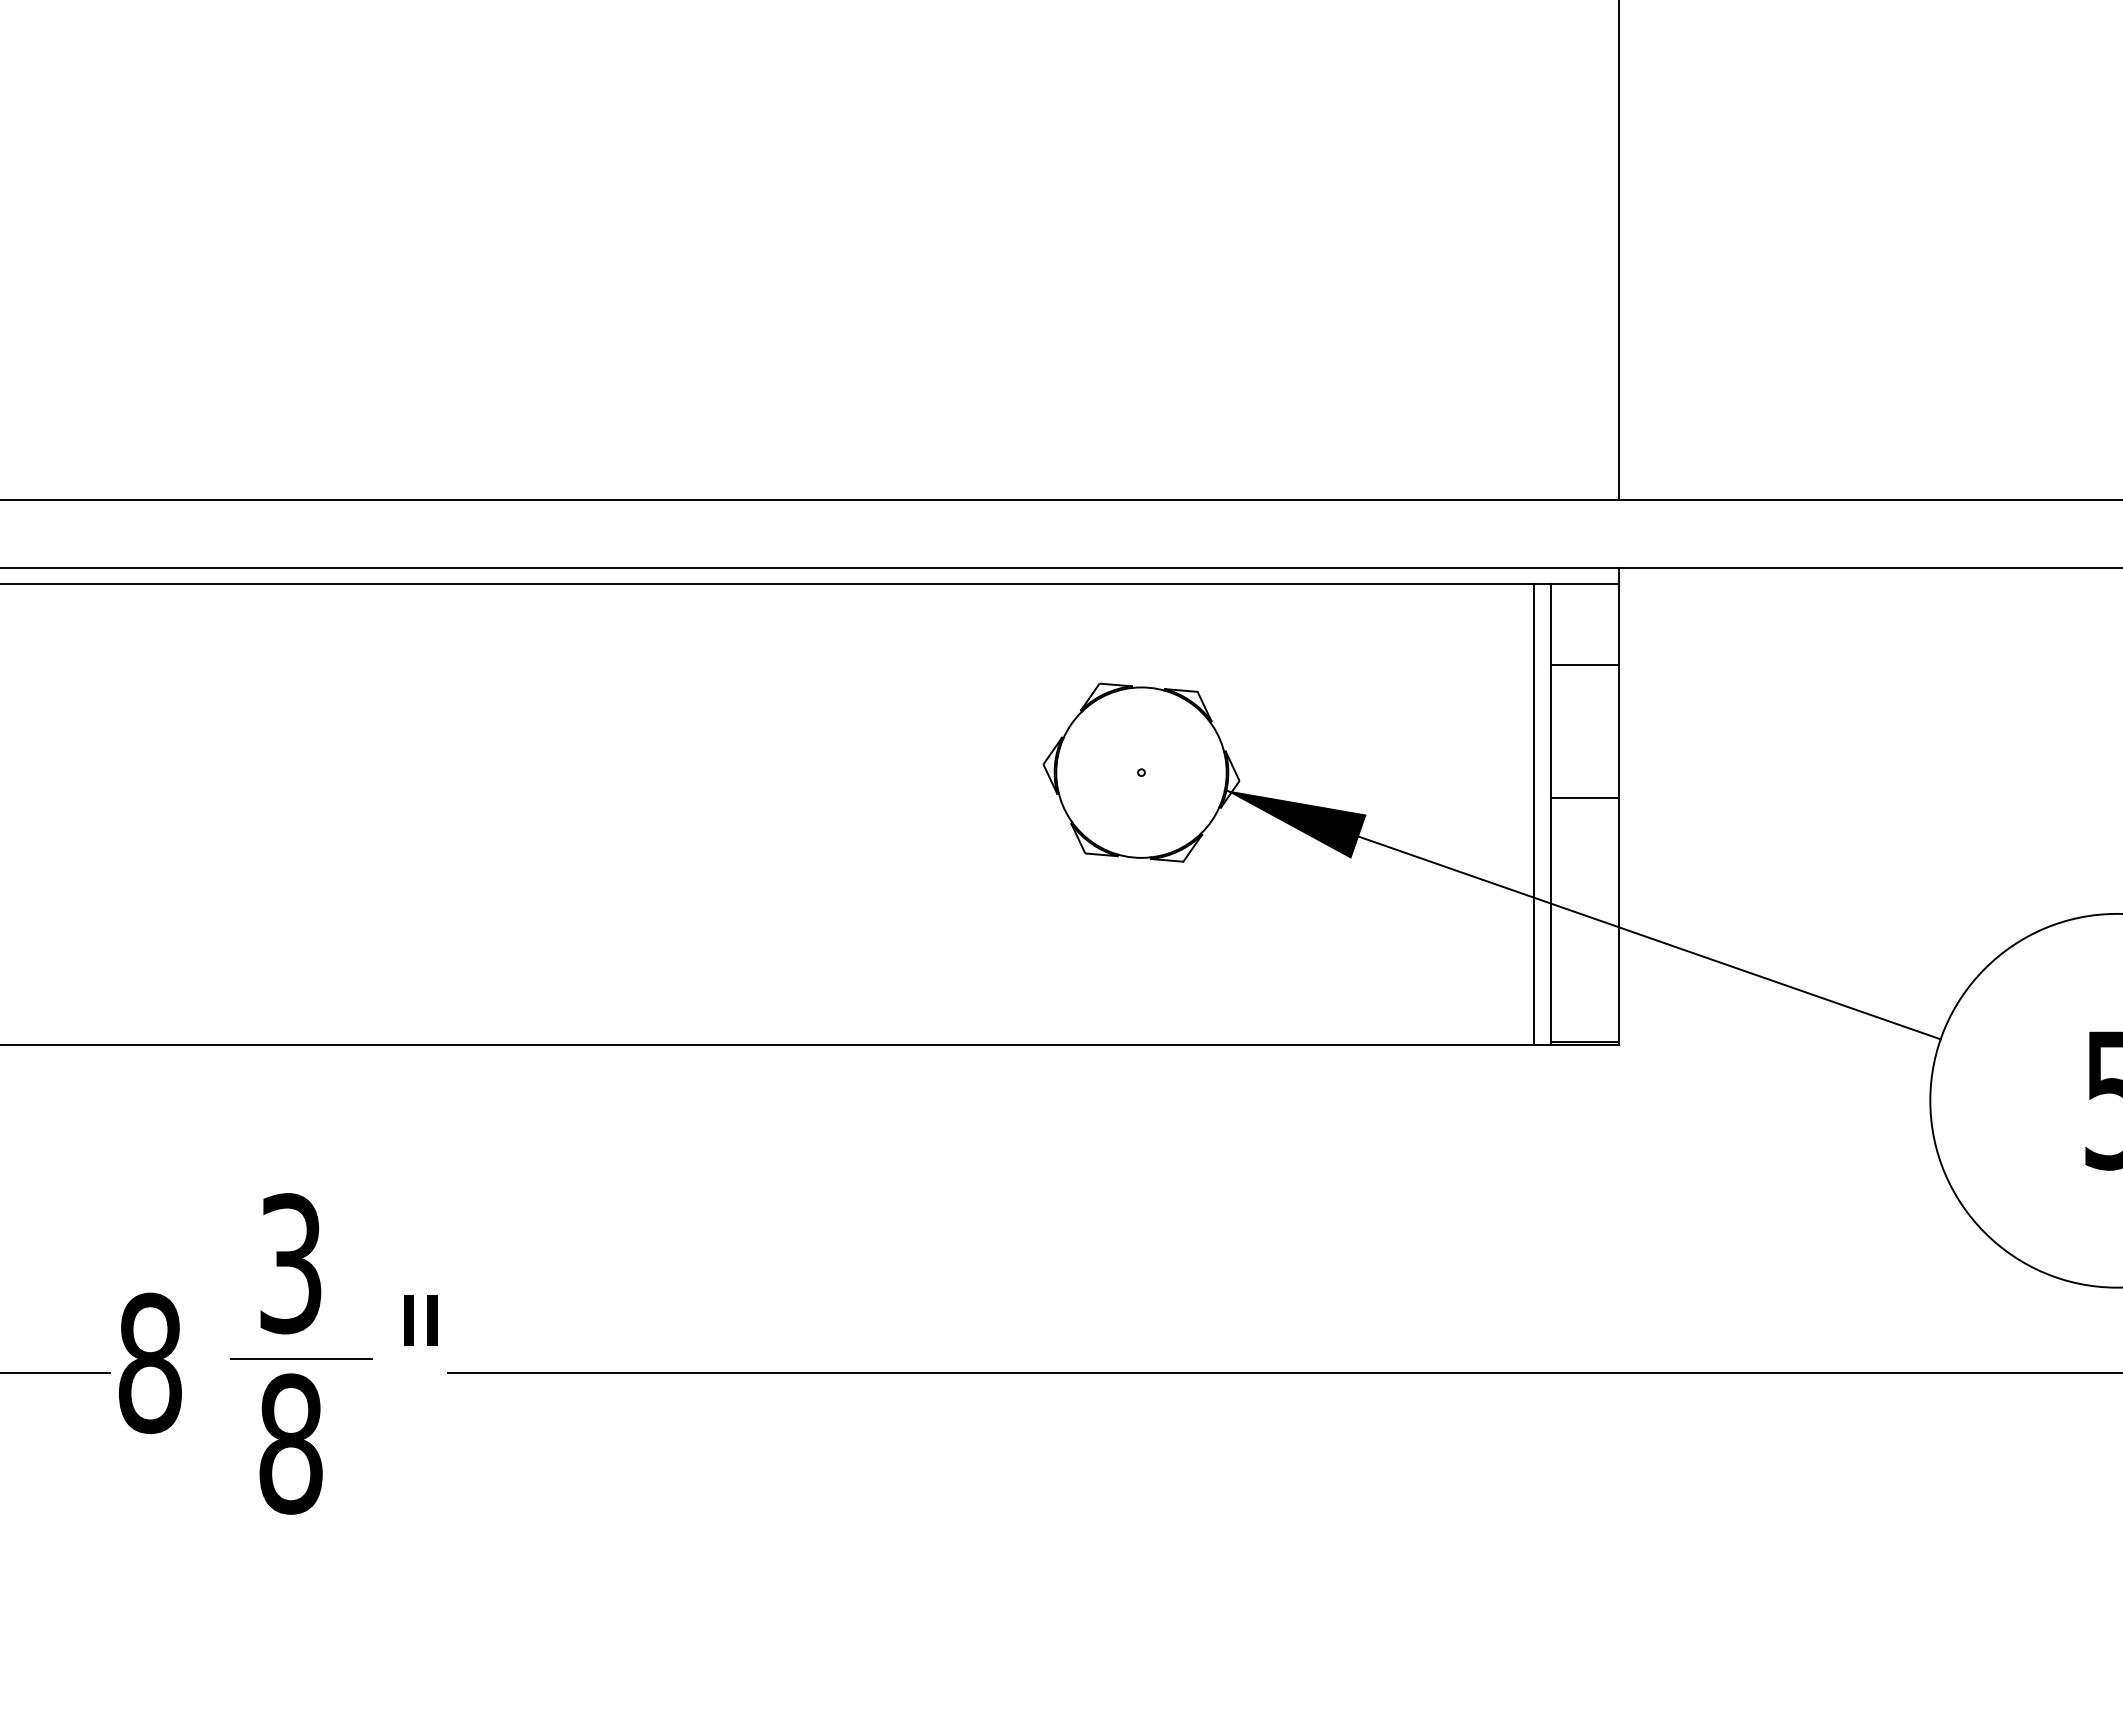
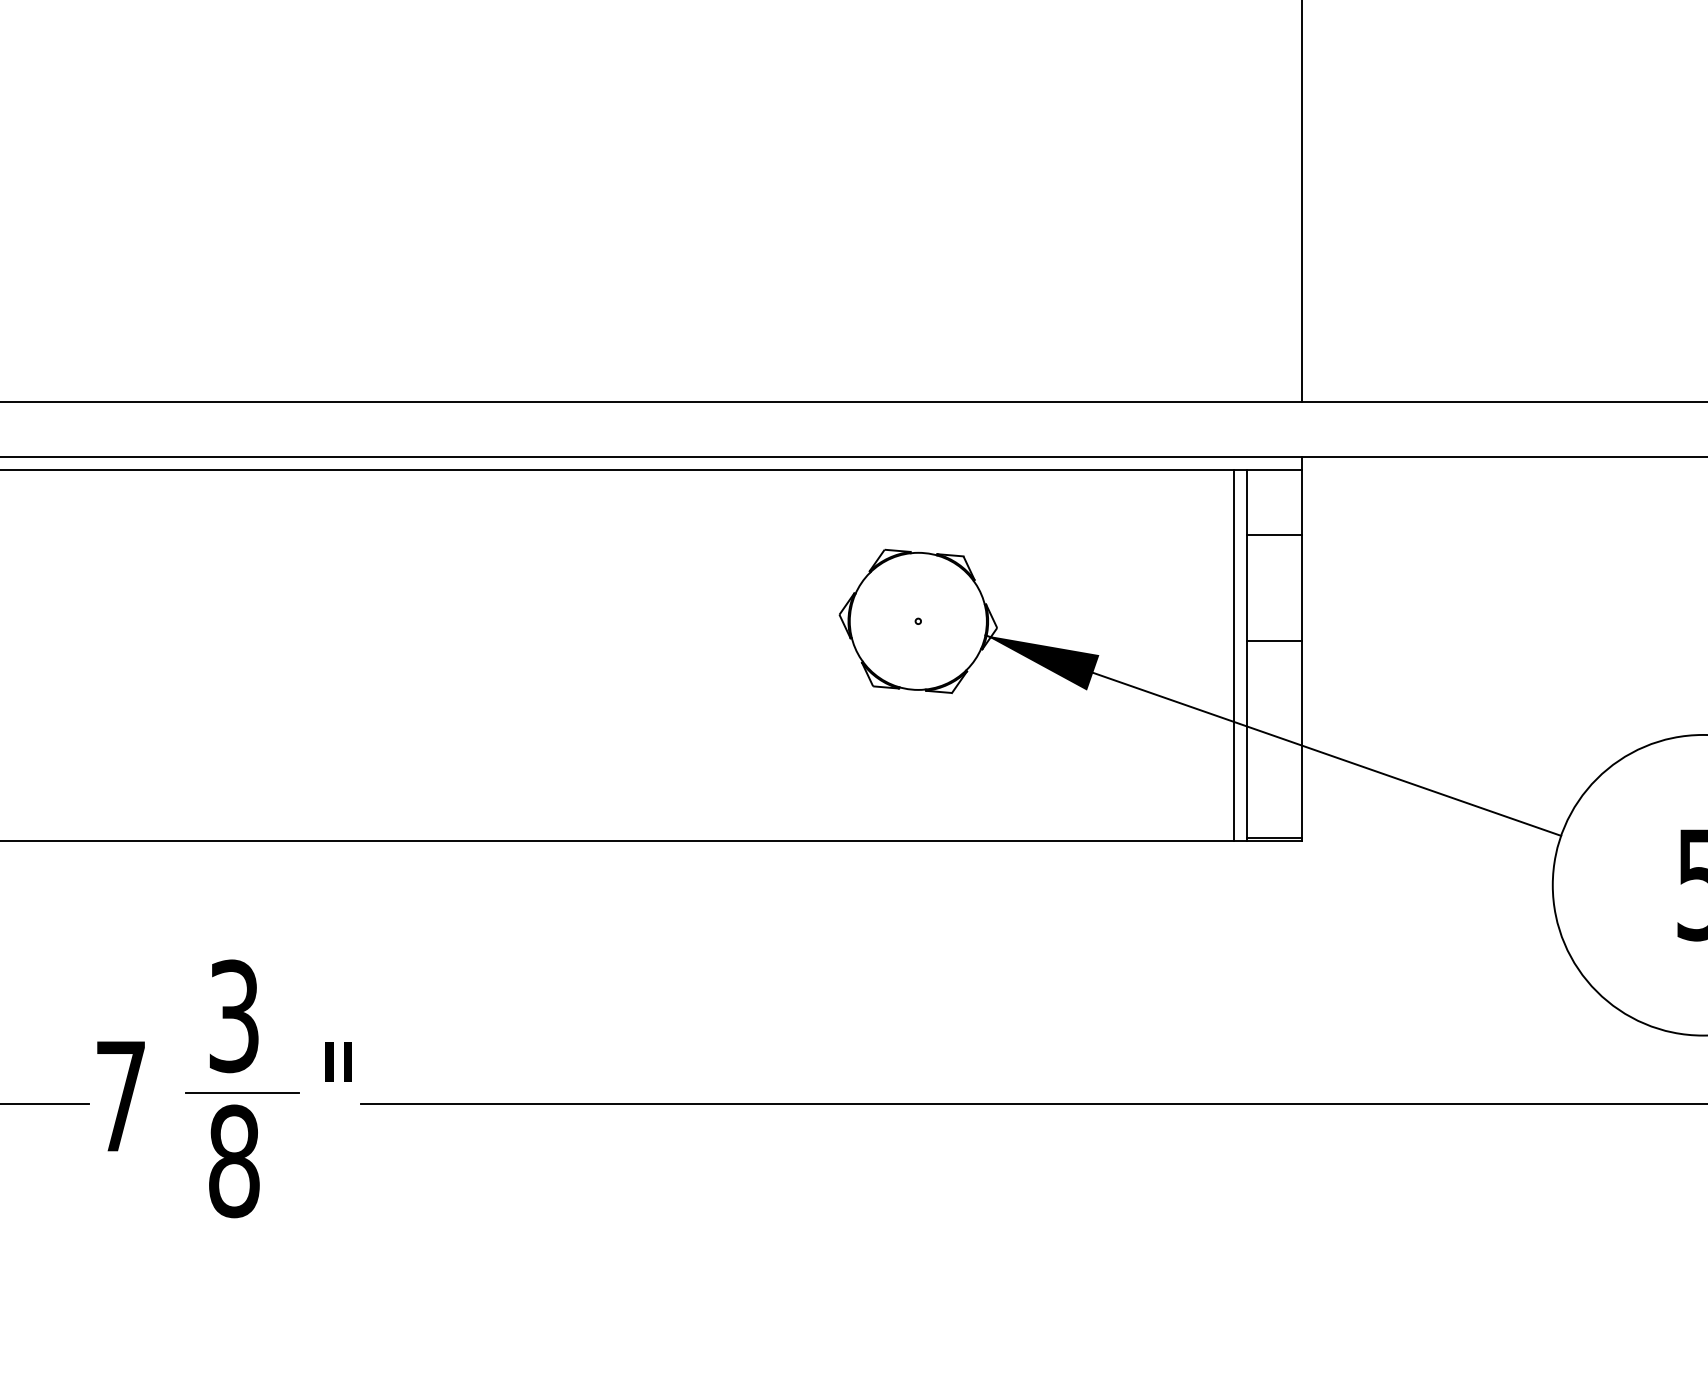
text: (149, 1363) -> (120, 1096), 8 -> 7

